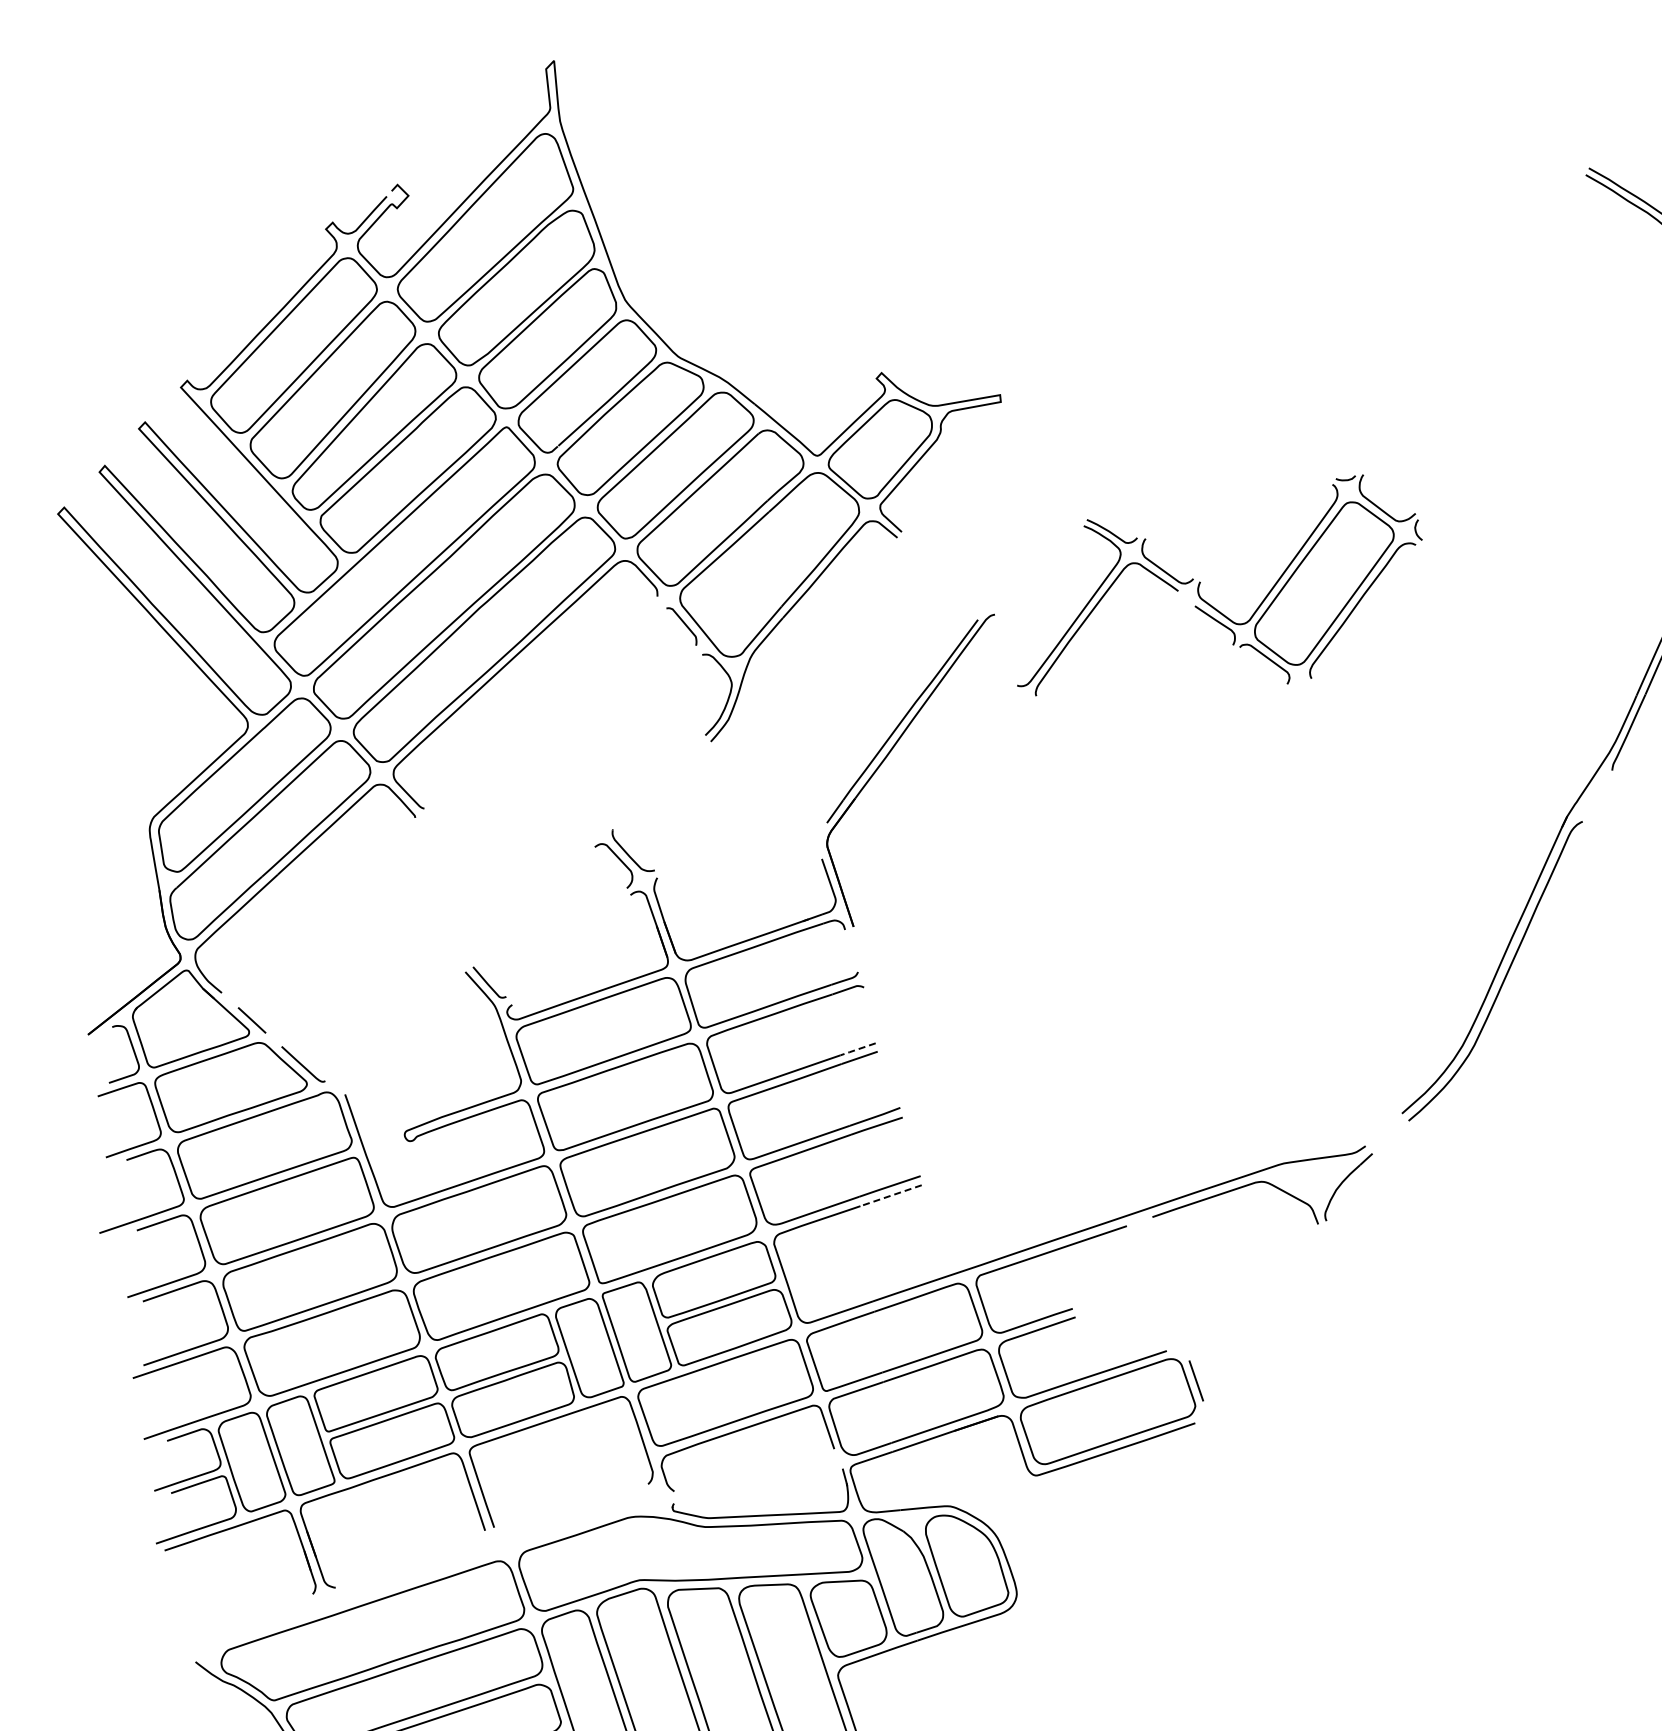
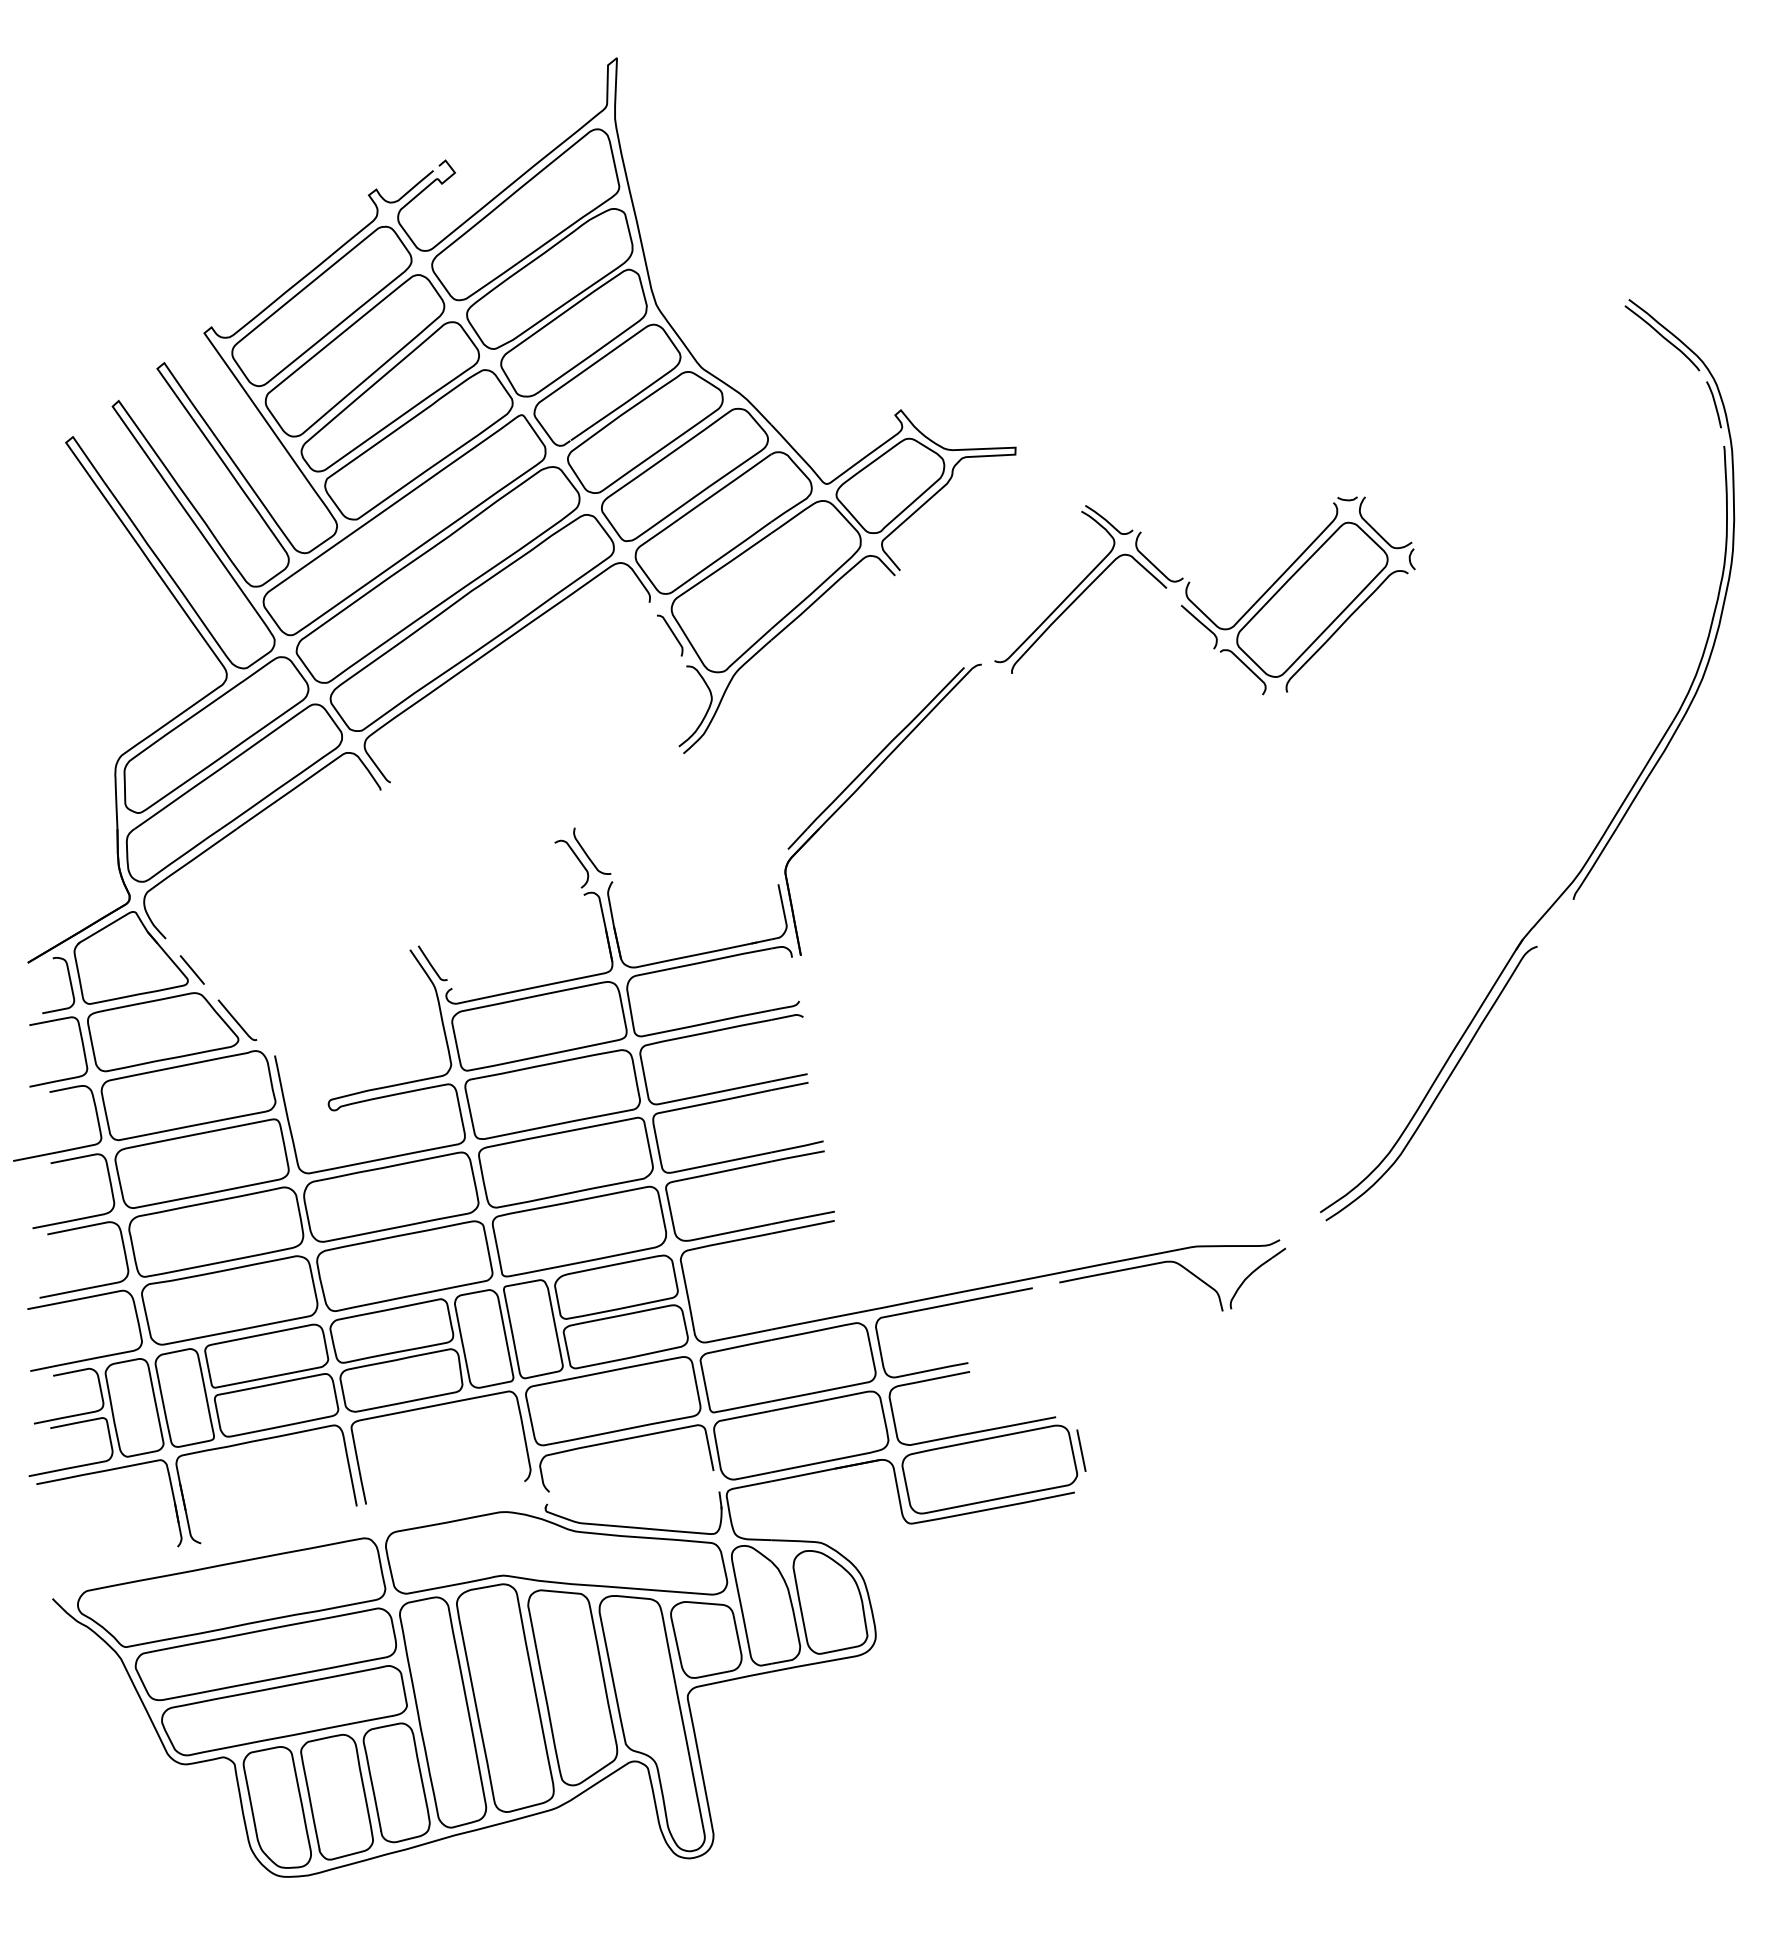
part: (1209, 603) -> (1195, 604), moved
line: (857, 1049) -> (788, 1077), dashed -> solid
line: (890, 1196) -> (802, 1227), dashed -> solid

